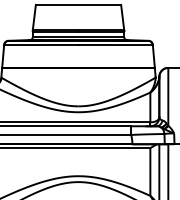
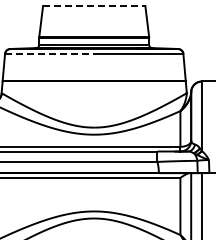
line: (78, 4) -> (94, 5), solid -> dashed
line: (41, 44) -> (49, 53), solid -> dashed

